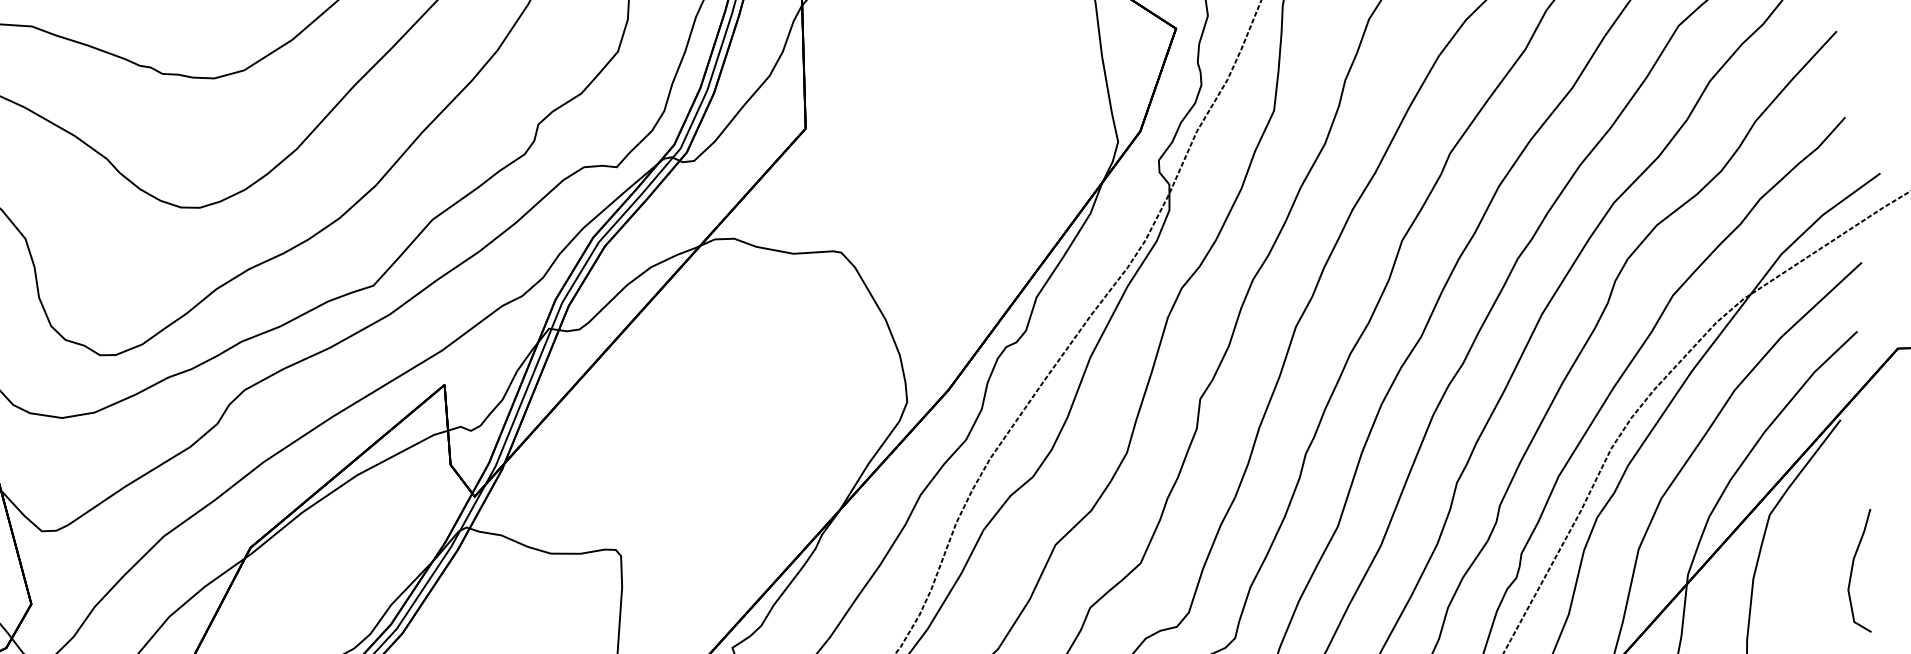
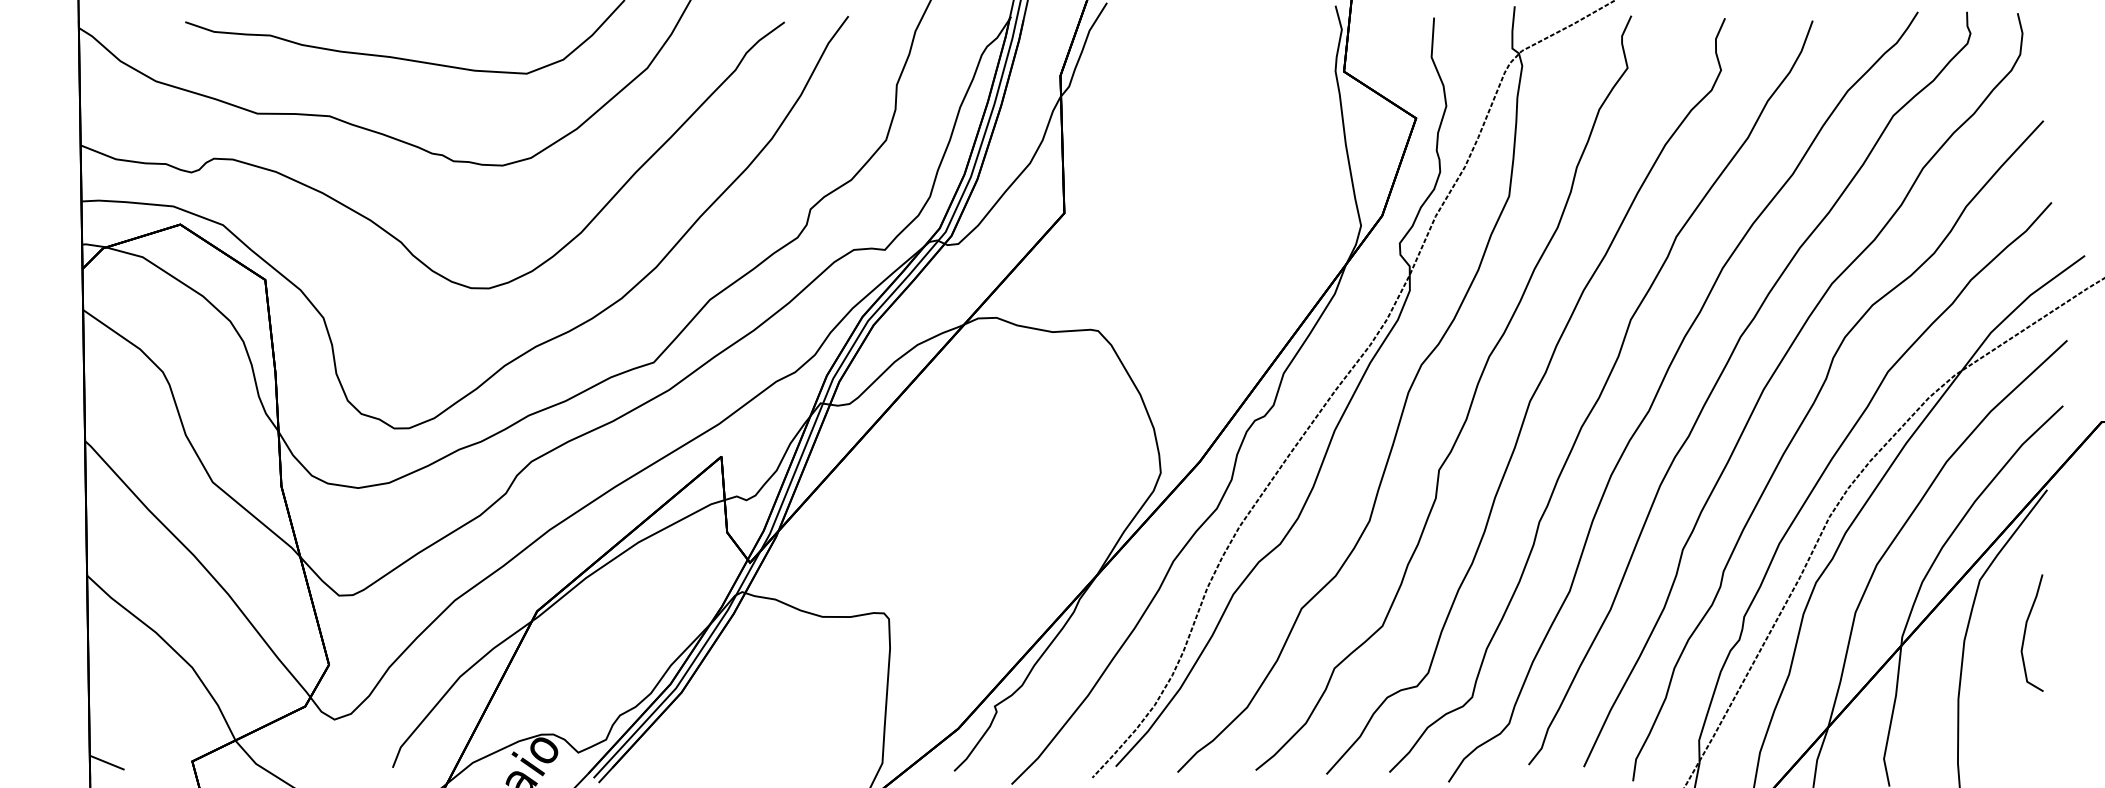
curve: (1853, 567) -> (2026, 630), moved

